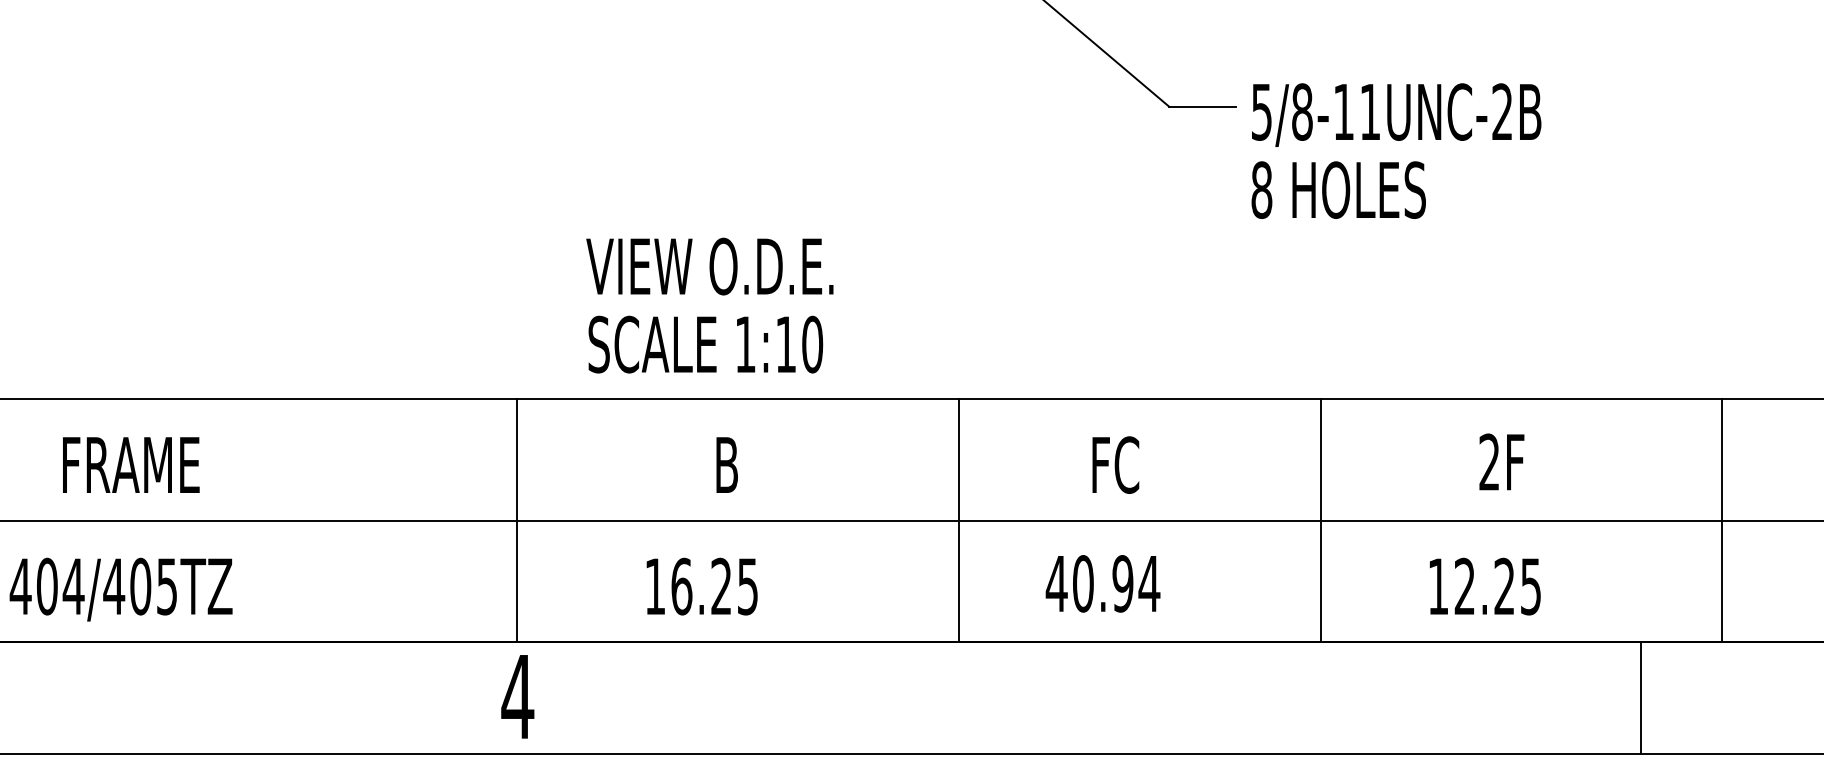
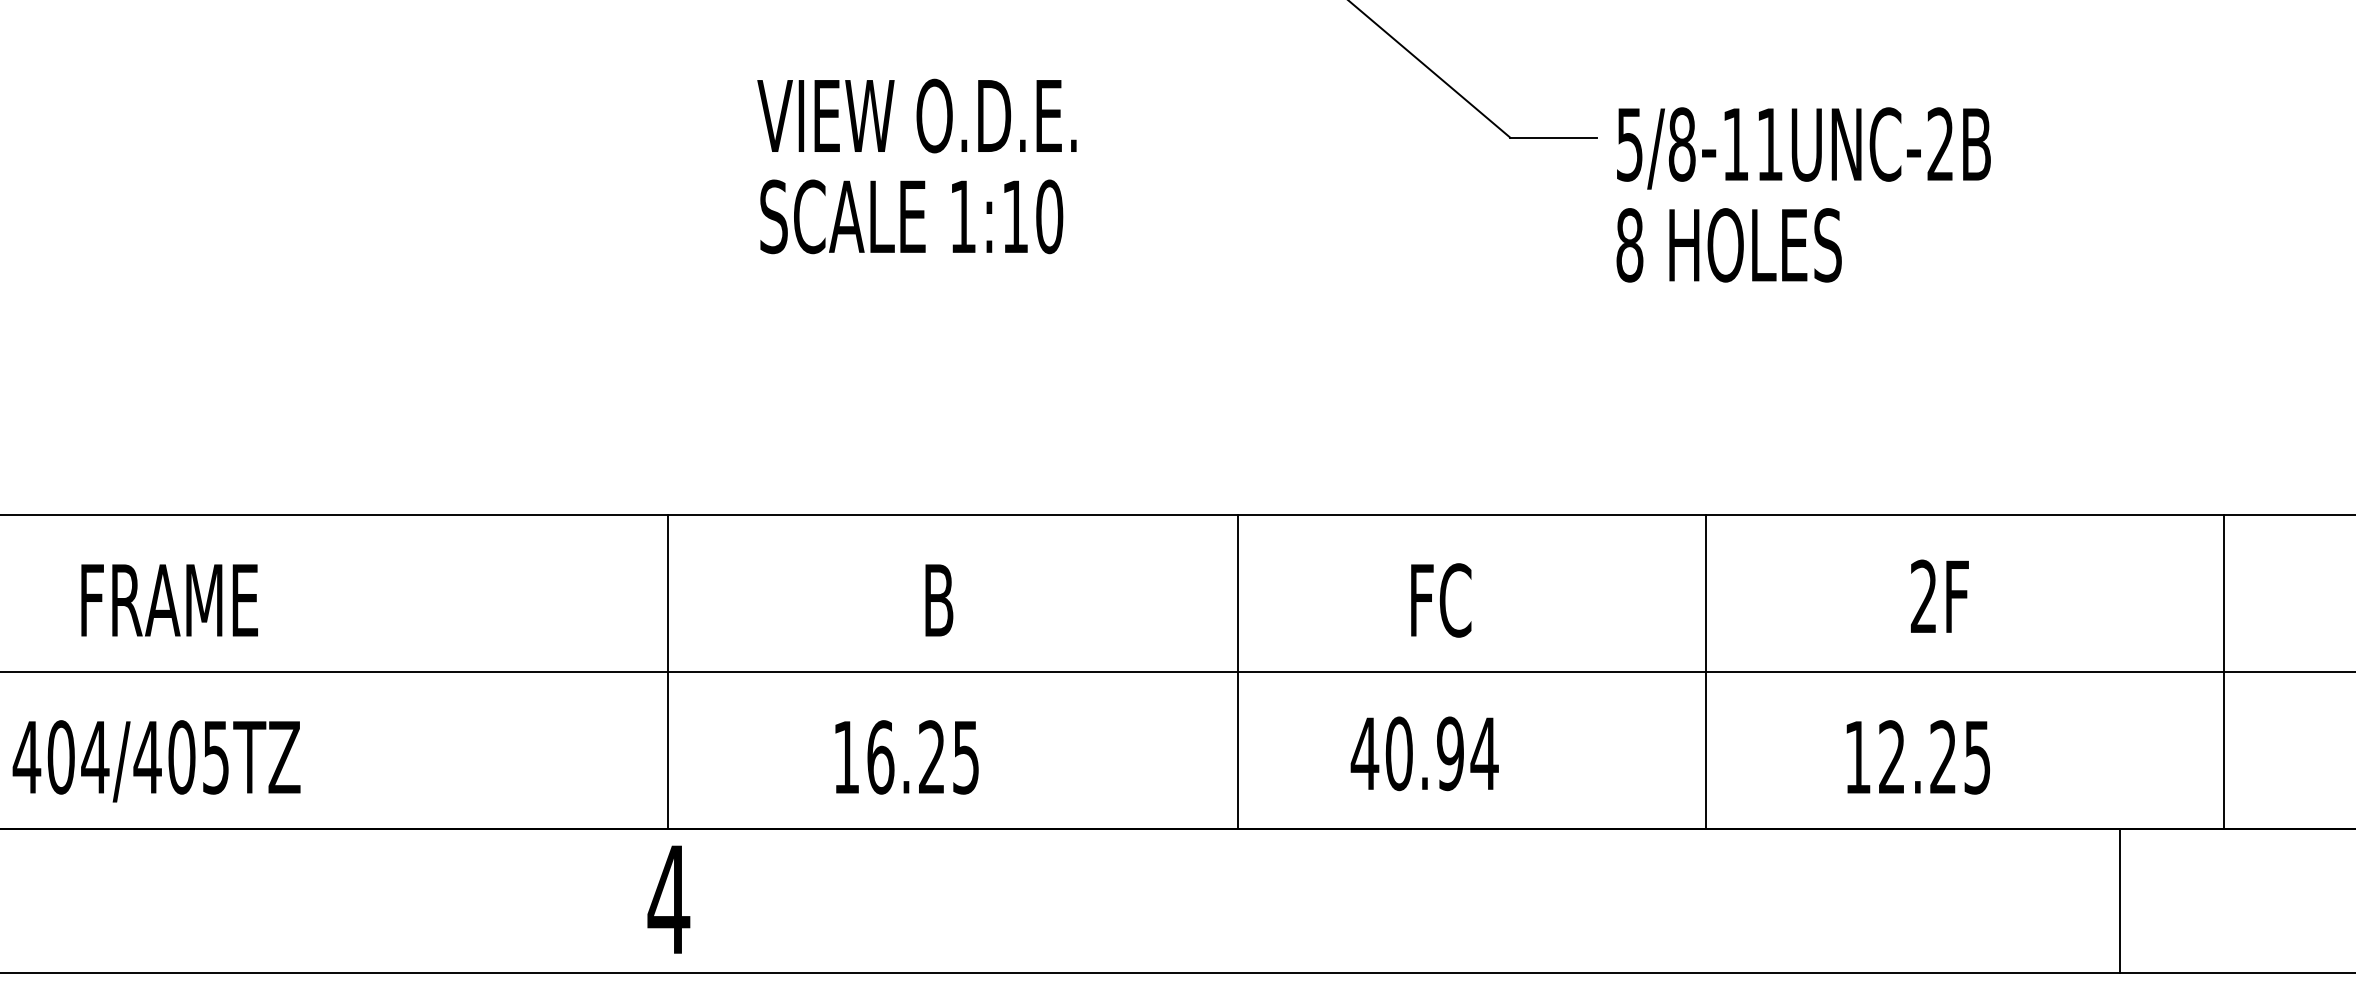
text: (709, 305) -> (916, 166), moved

